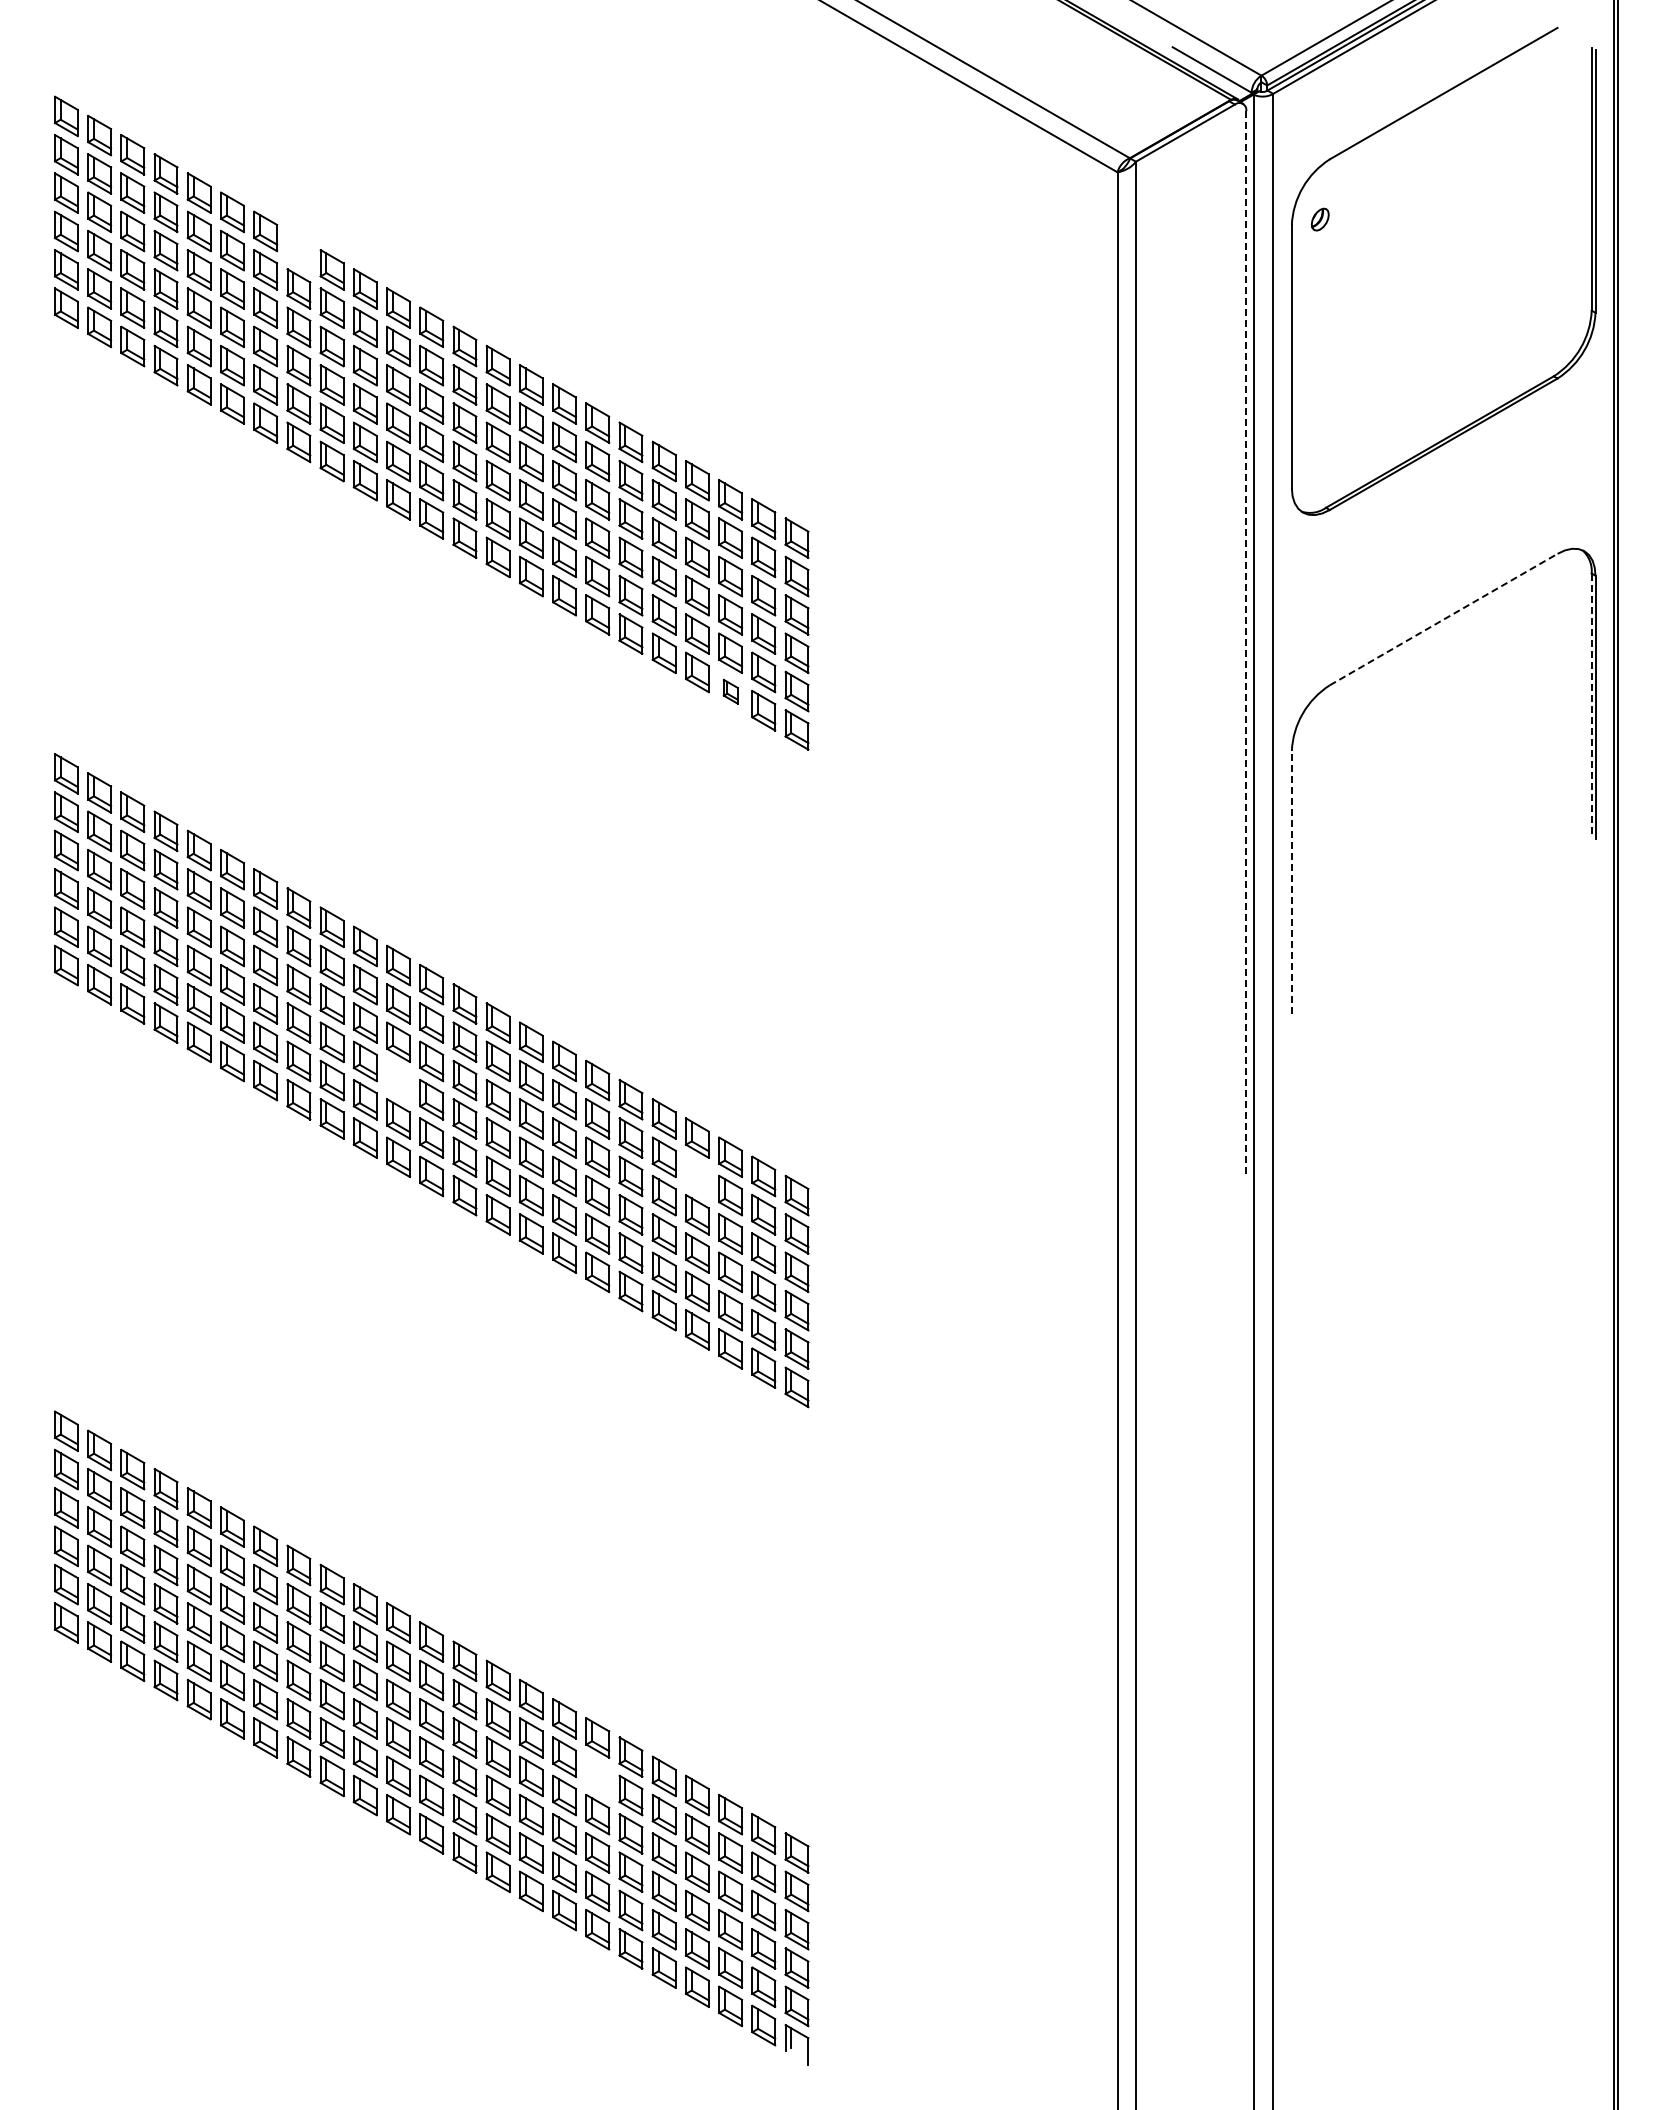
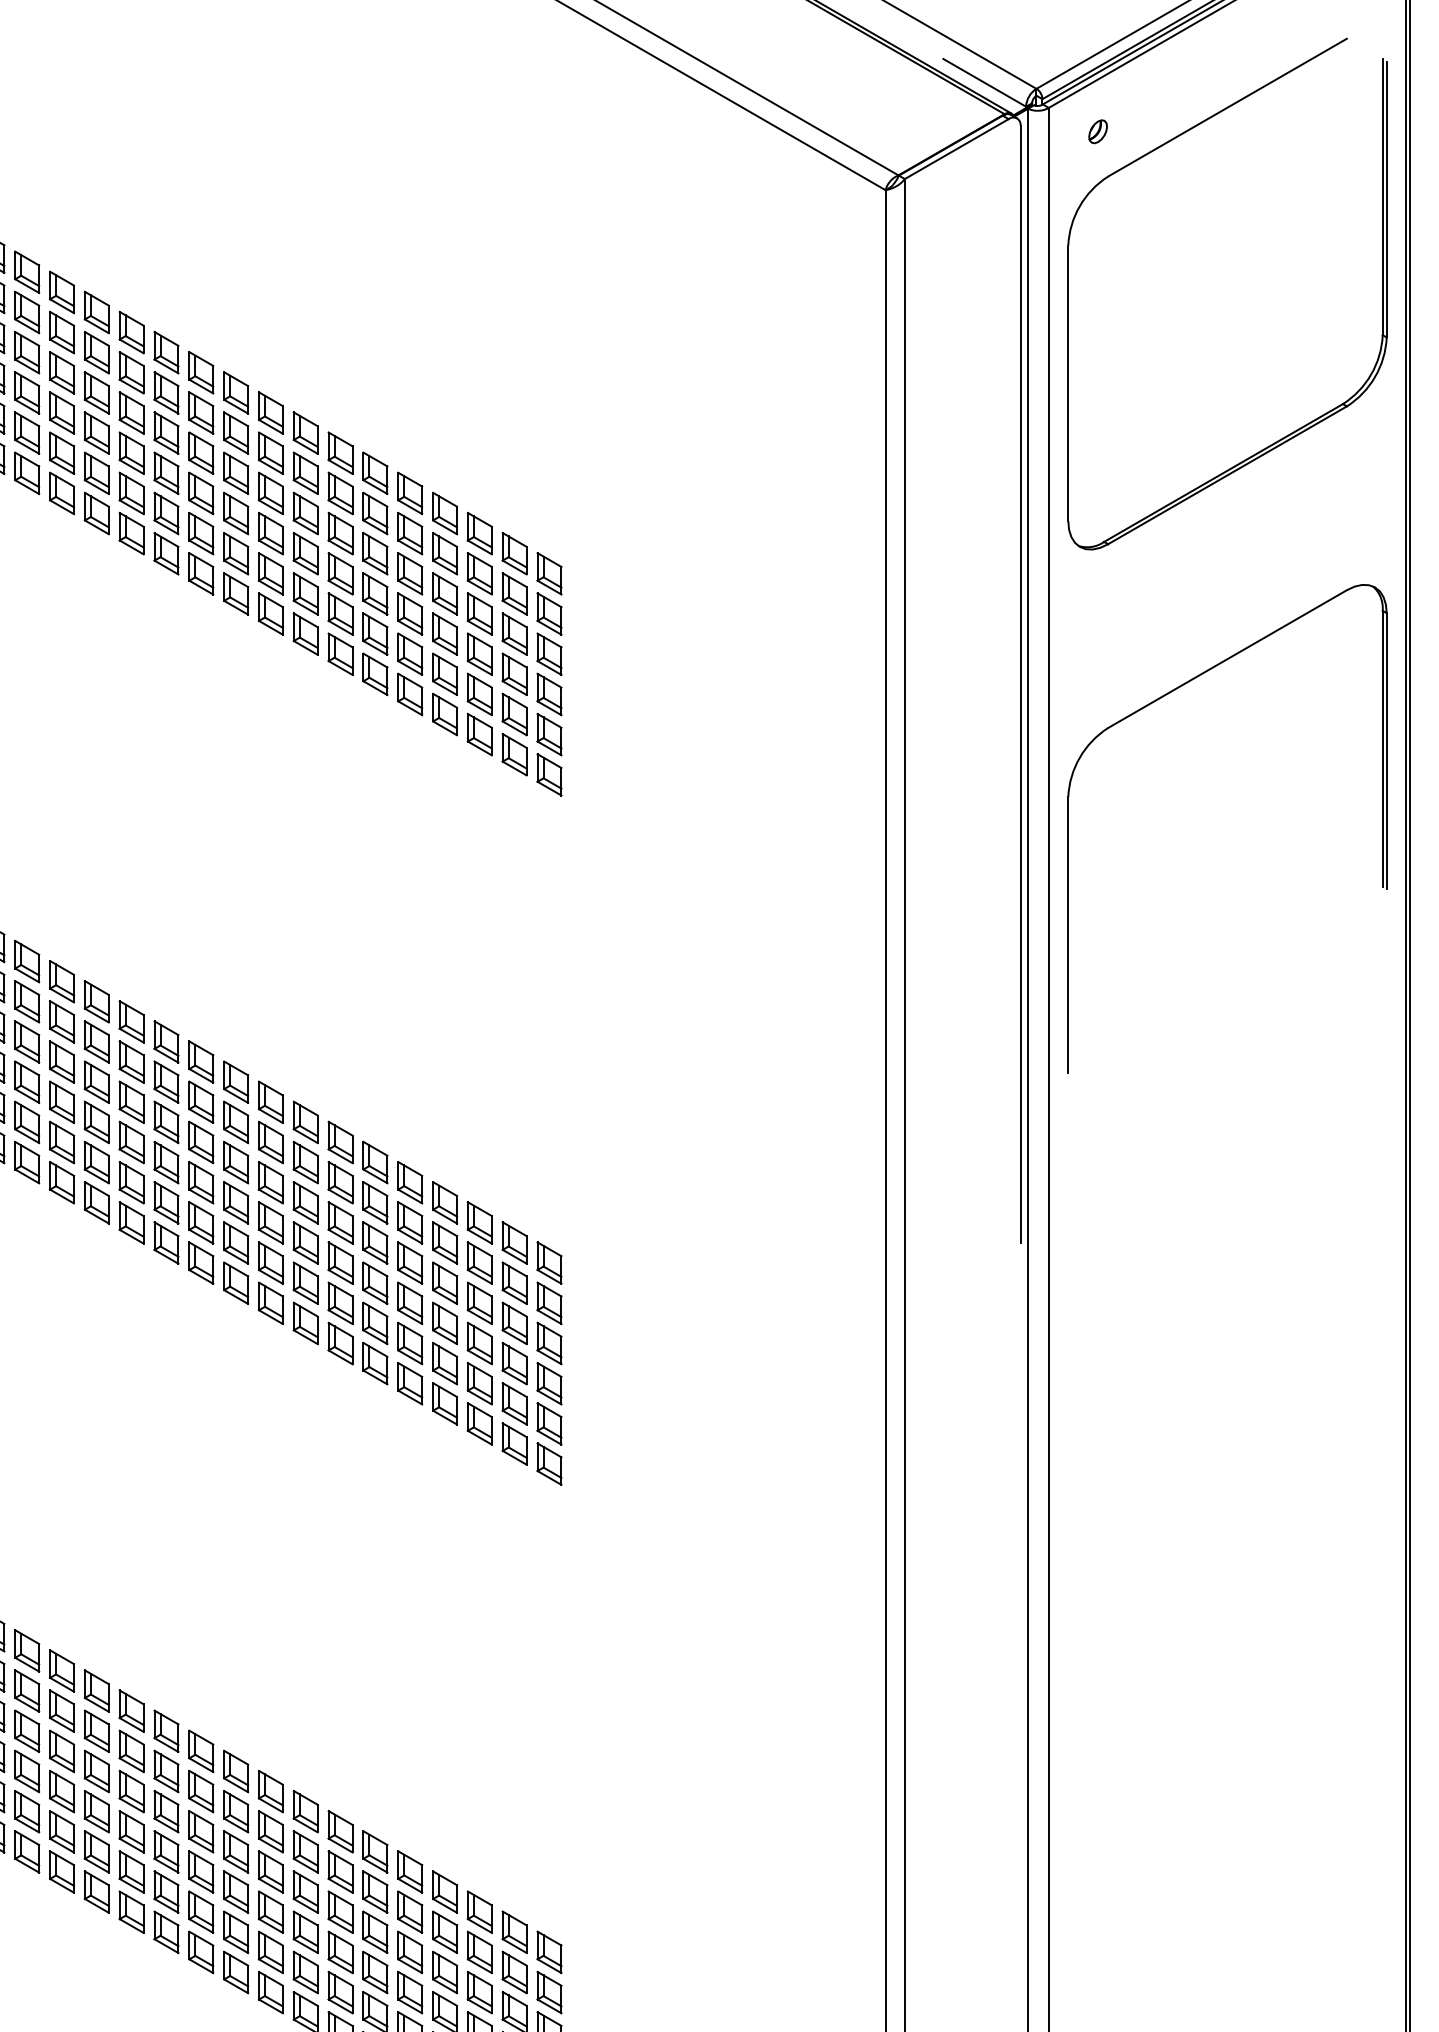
part: (1319, 219) -> (1097, 131), moved
part: (298, 250) -> (26, 272), added
line: (1444, 619) -> (1228, 659), dashed -> solid
line: (1246, 644) -> (1020, 685), dashed -> solid
part: (730, 691) -> (479, 734), size x1.67
line: (1591, 705) -> (1382, 749), dashed -> solid
line: (1291, 882) -> (1067, 934), dashed -> solid
part: (398, 1080) -> (131, 1142), added
part: (697, 1176) -> (445, 1243), added
part: (597, 1776) -> (340, 1872), added

